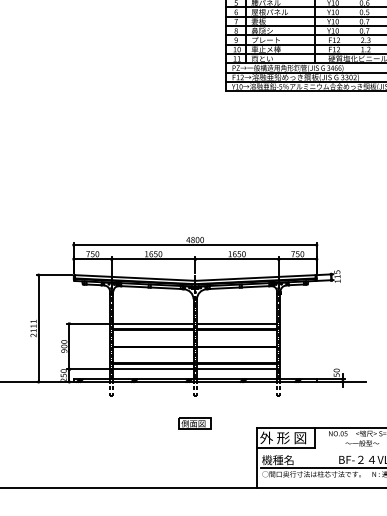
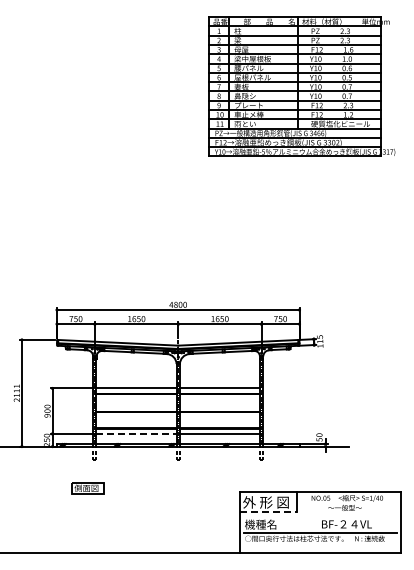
line: (154, 368) -> (137, 433), solid -> dashed
part: (194, 423) -> (87, 488), moved
line: (285, 448) -> (268, 512), solid -> dashed

